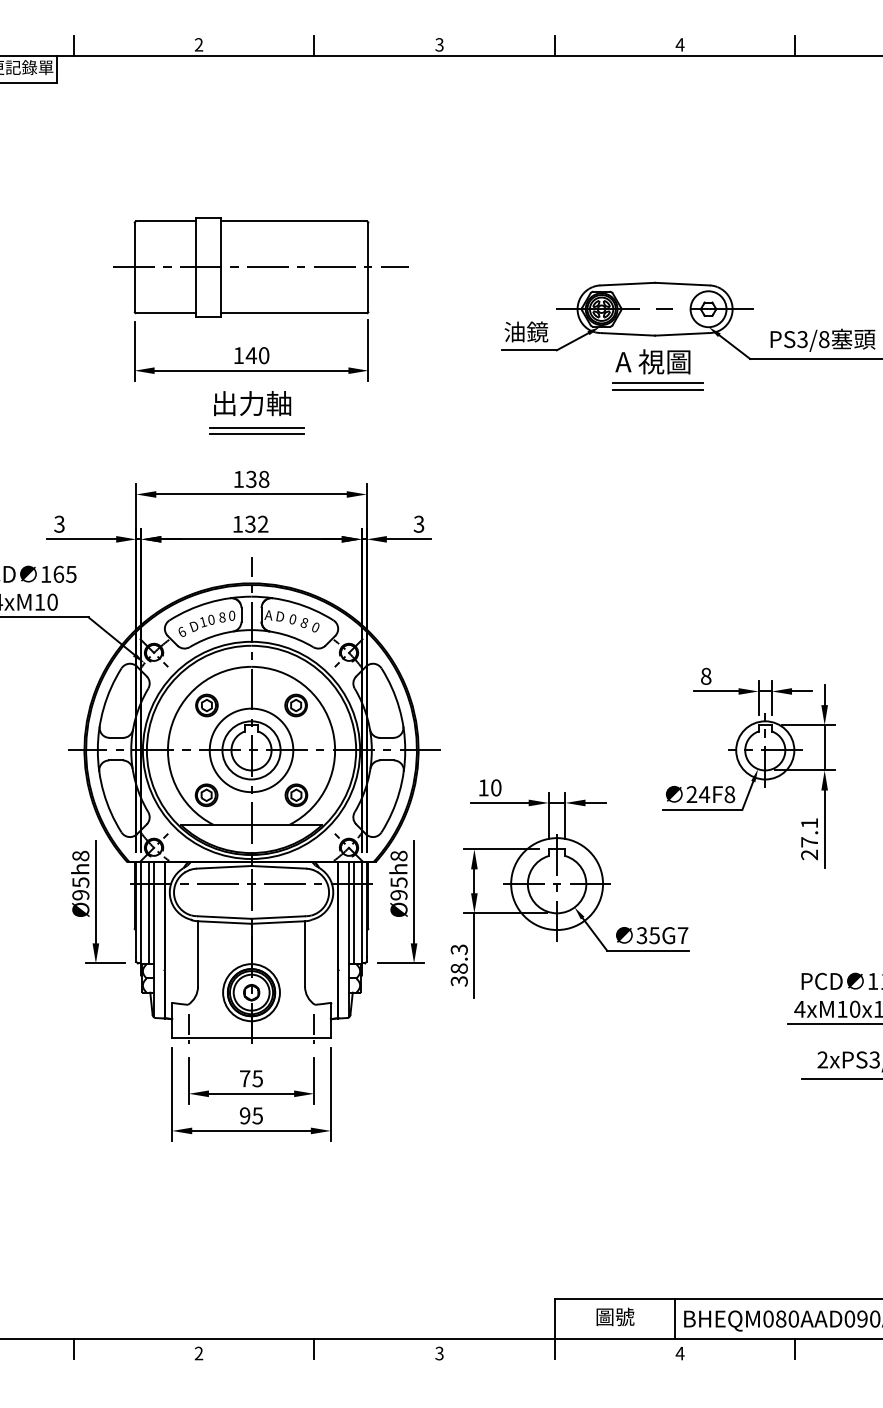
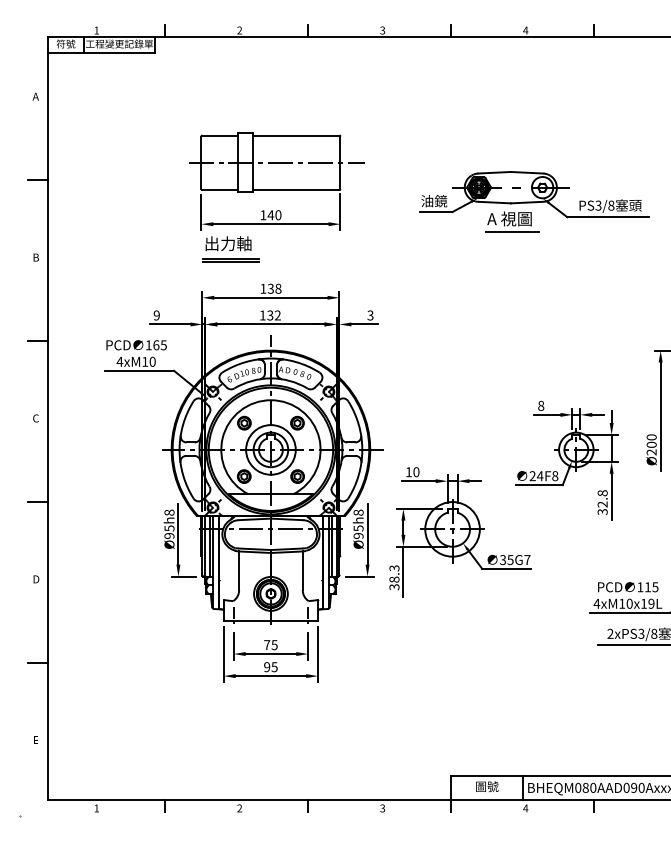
line: (657, 389) -> (512, 235), removed
part: (255, 413) -> (230, 249), moved
text: (58, 524) -> (156, 315), 3 -> 9
text: (809, 838) -> (602, 502), 27.1 -> 32.8

